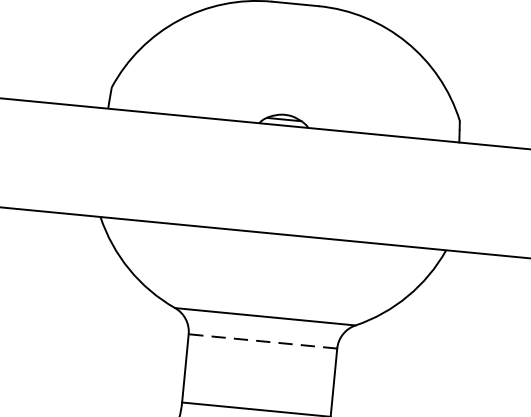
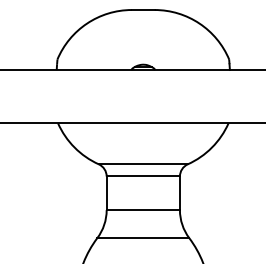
line: (263, 341) -> (143, 176), dashed -> solid

